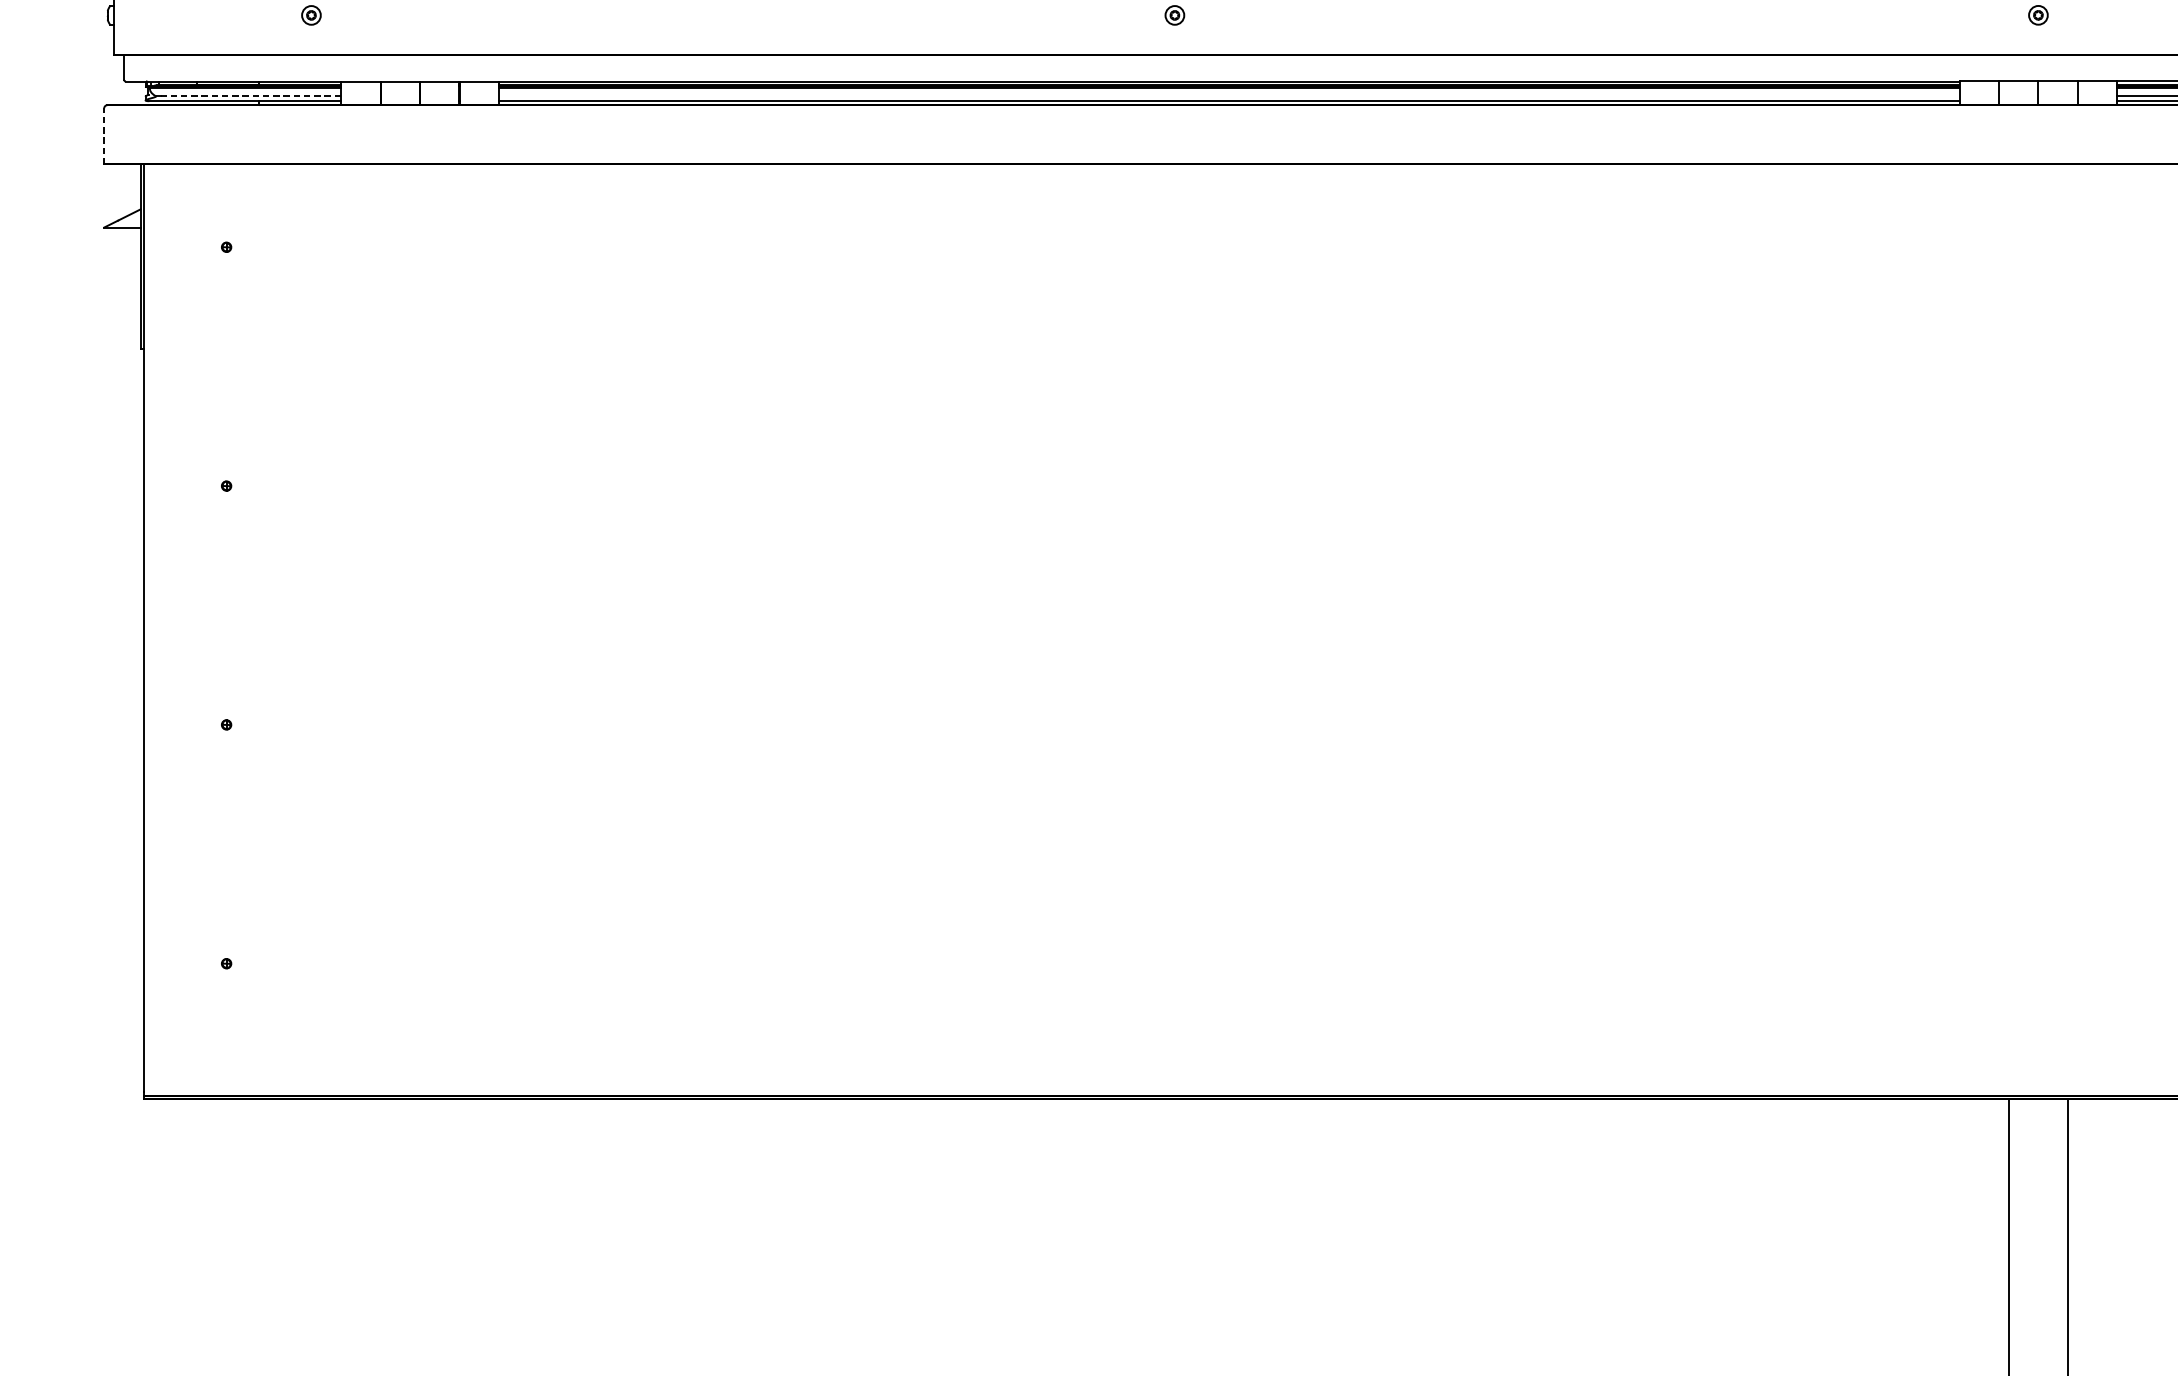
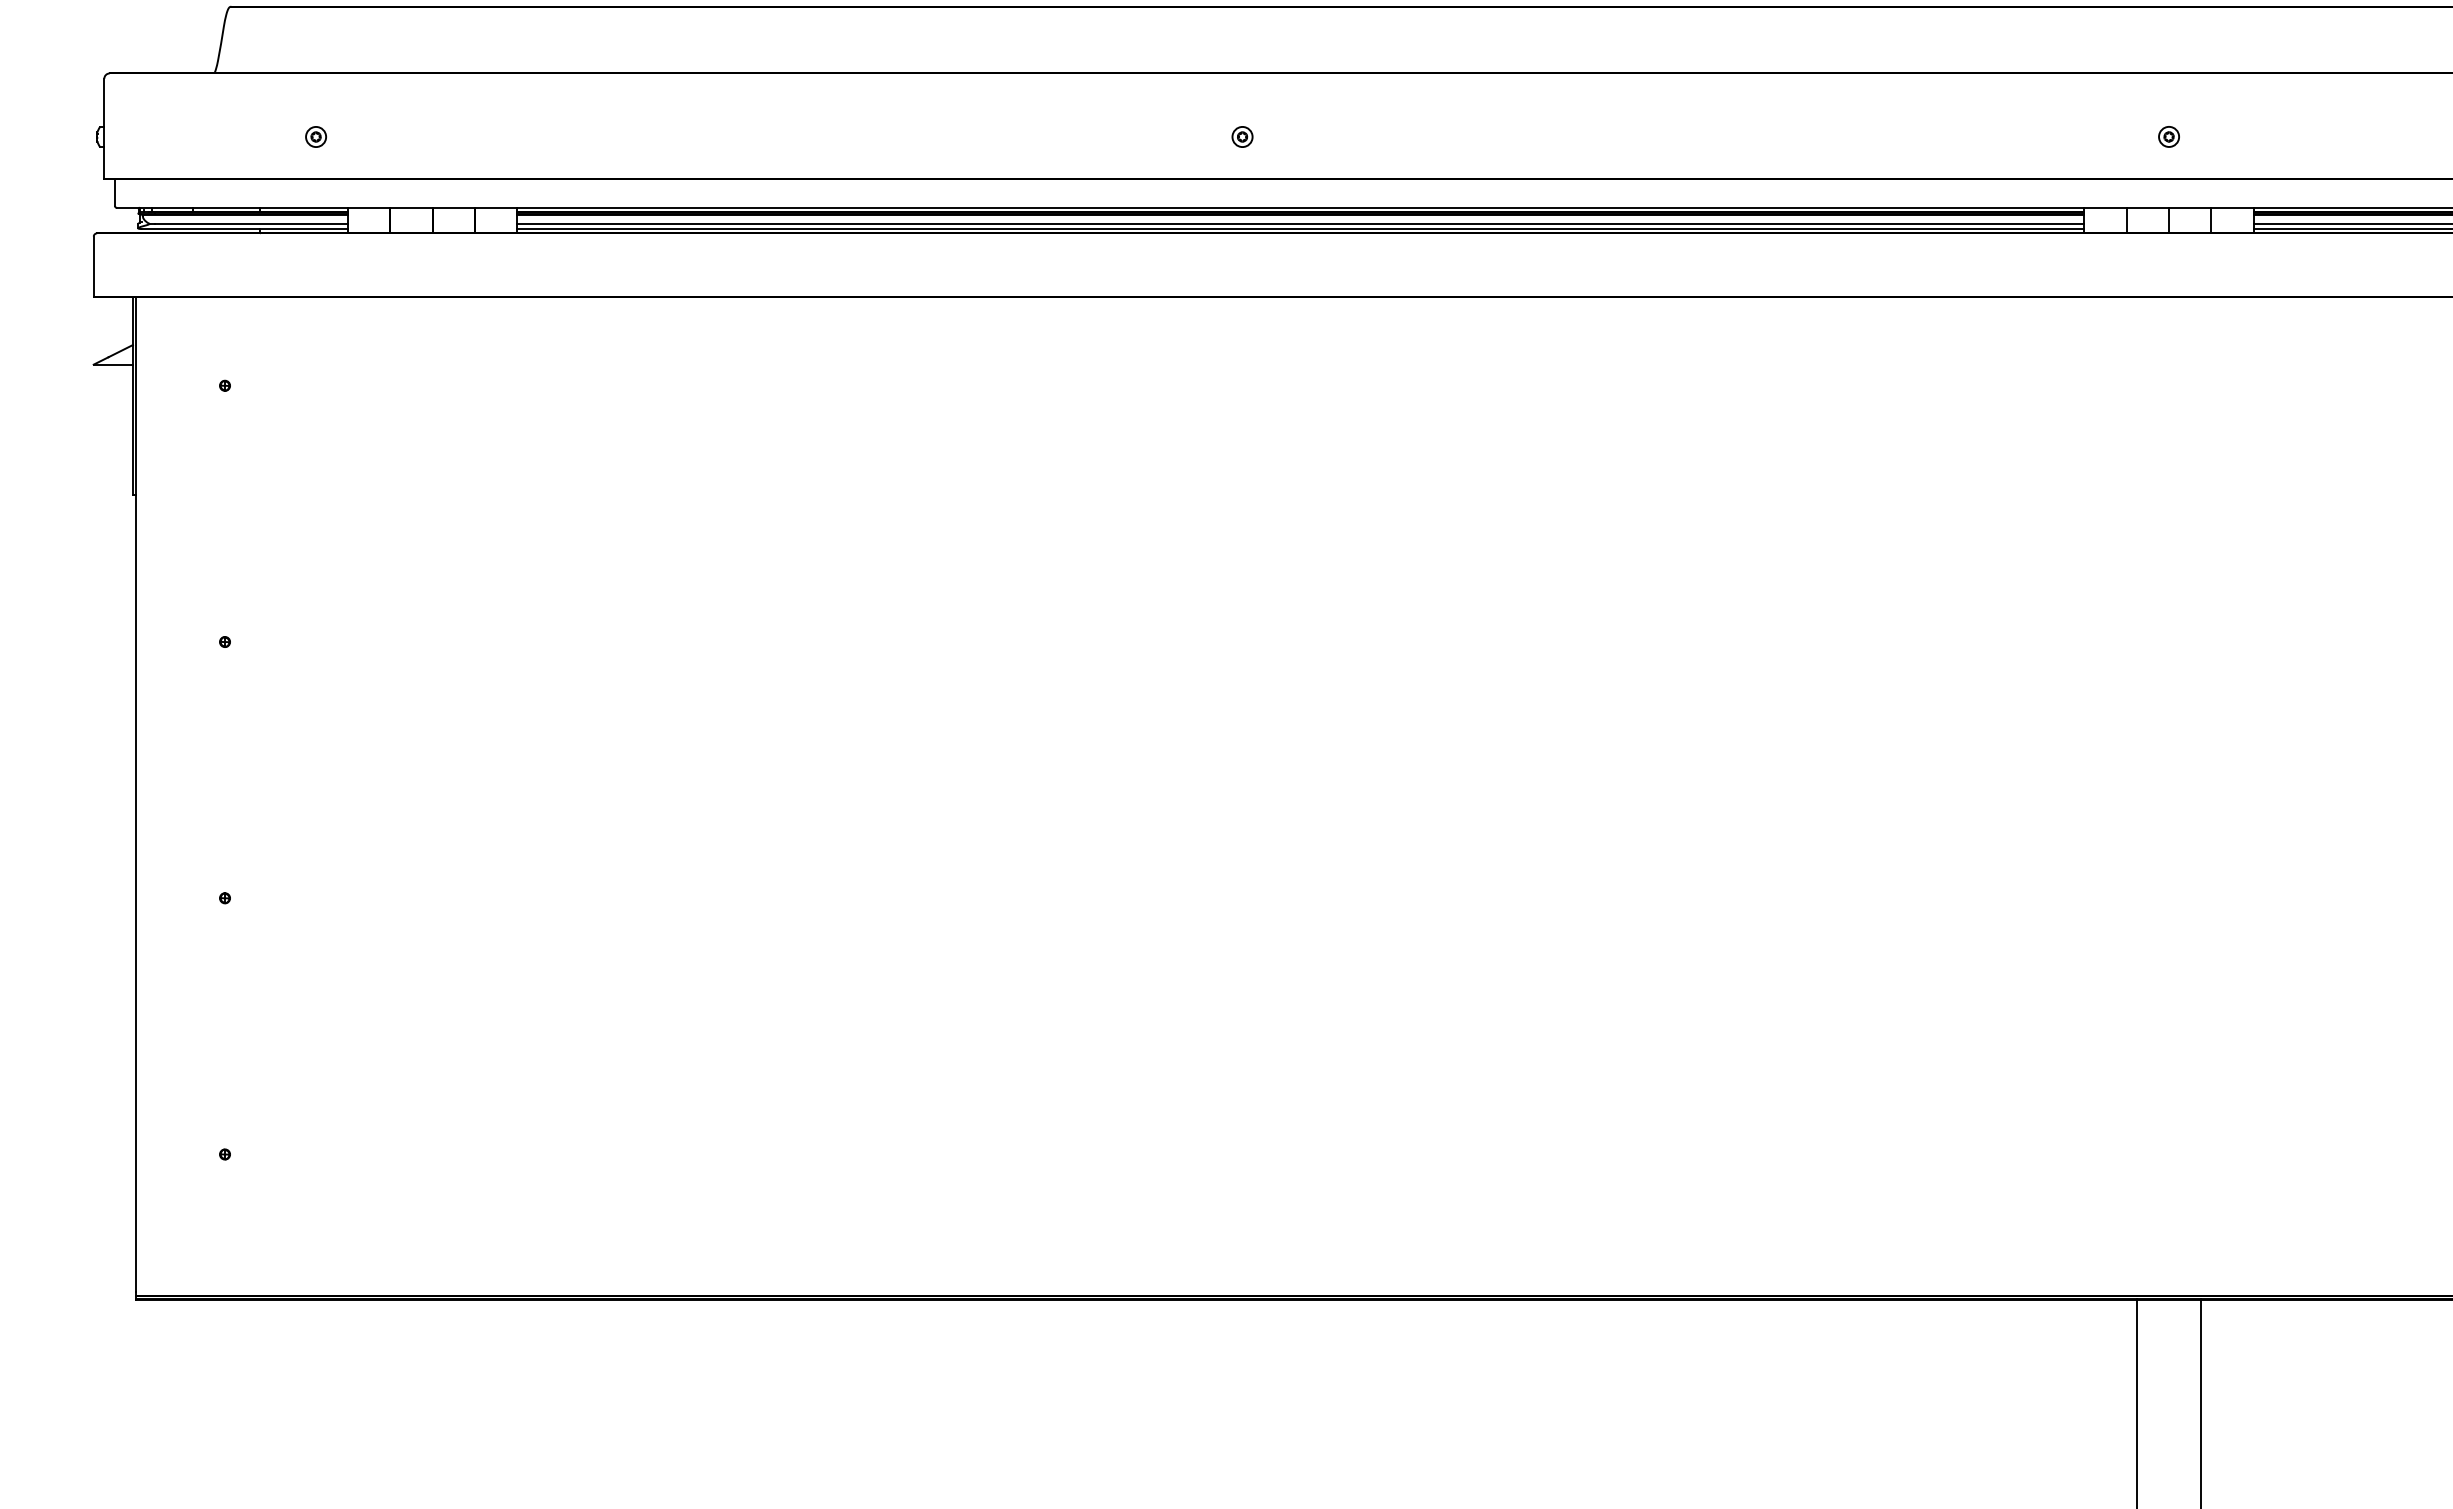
line: (250, 96) -> (250, 223), dashed -> solid
line: (1228, 96) -> (1300, 223), added
line: (103, 136) -> (93, 266), dashed -> solid

